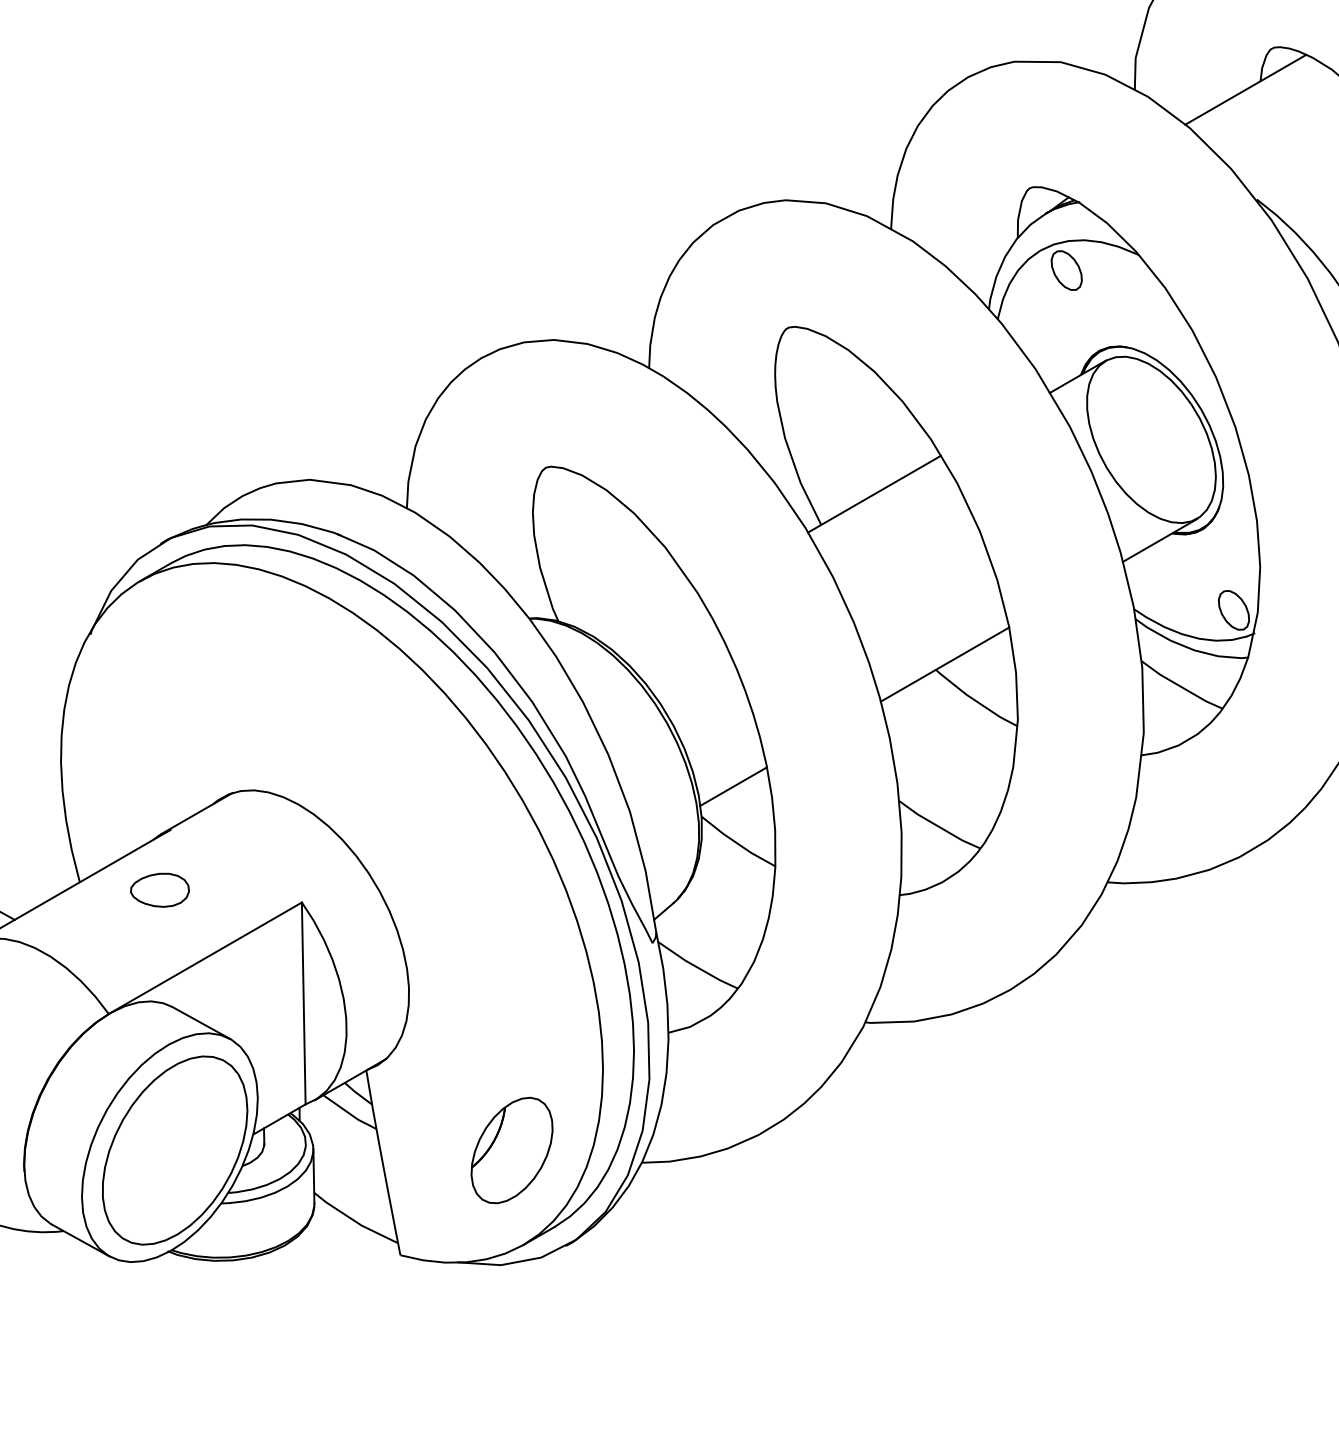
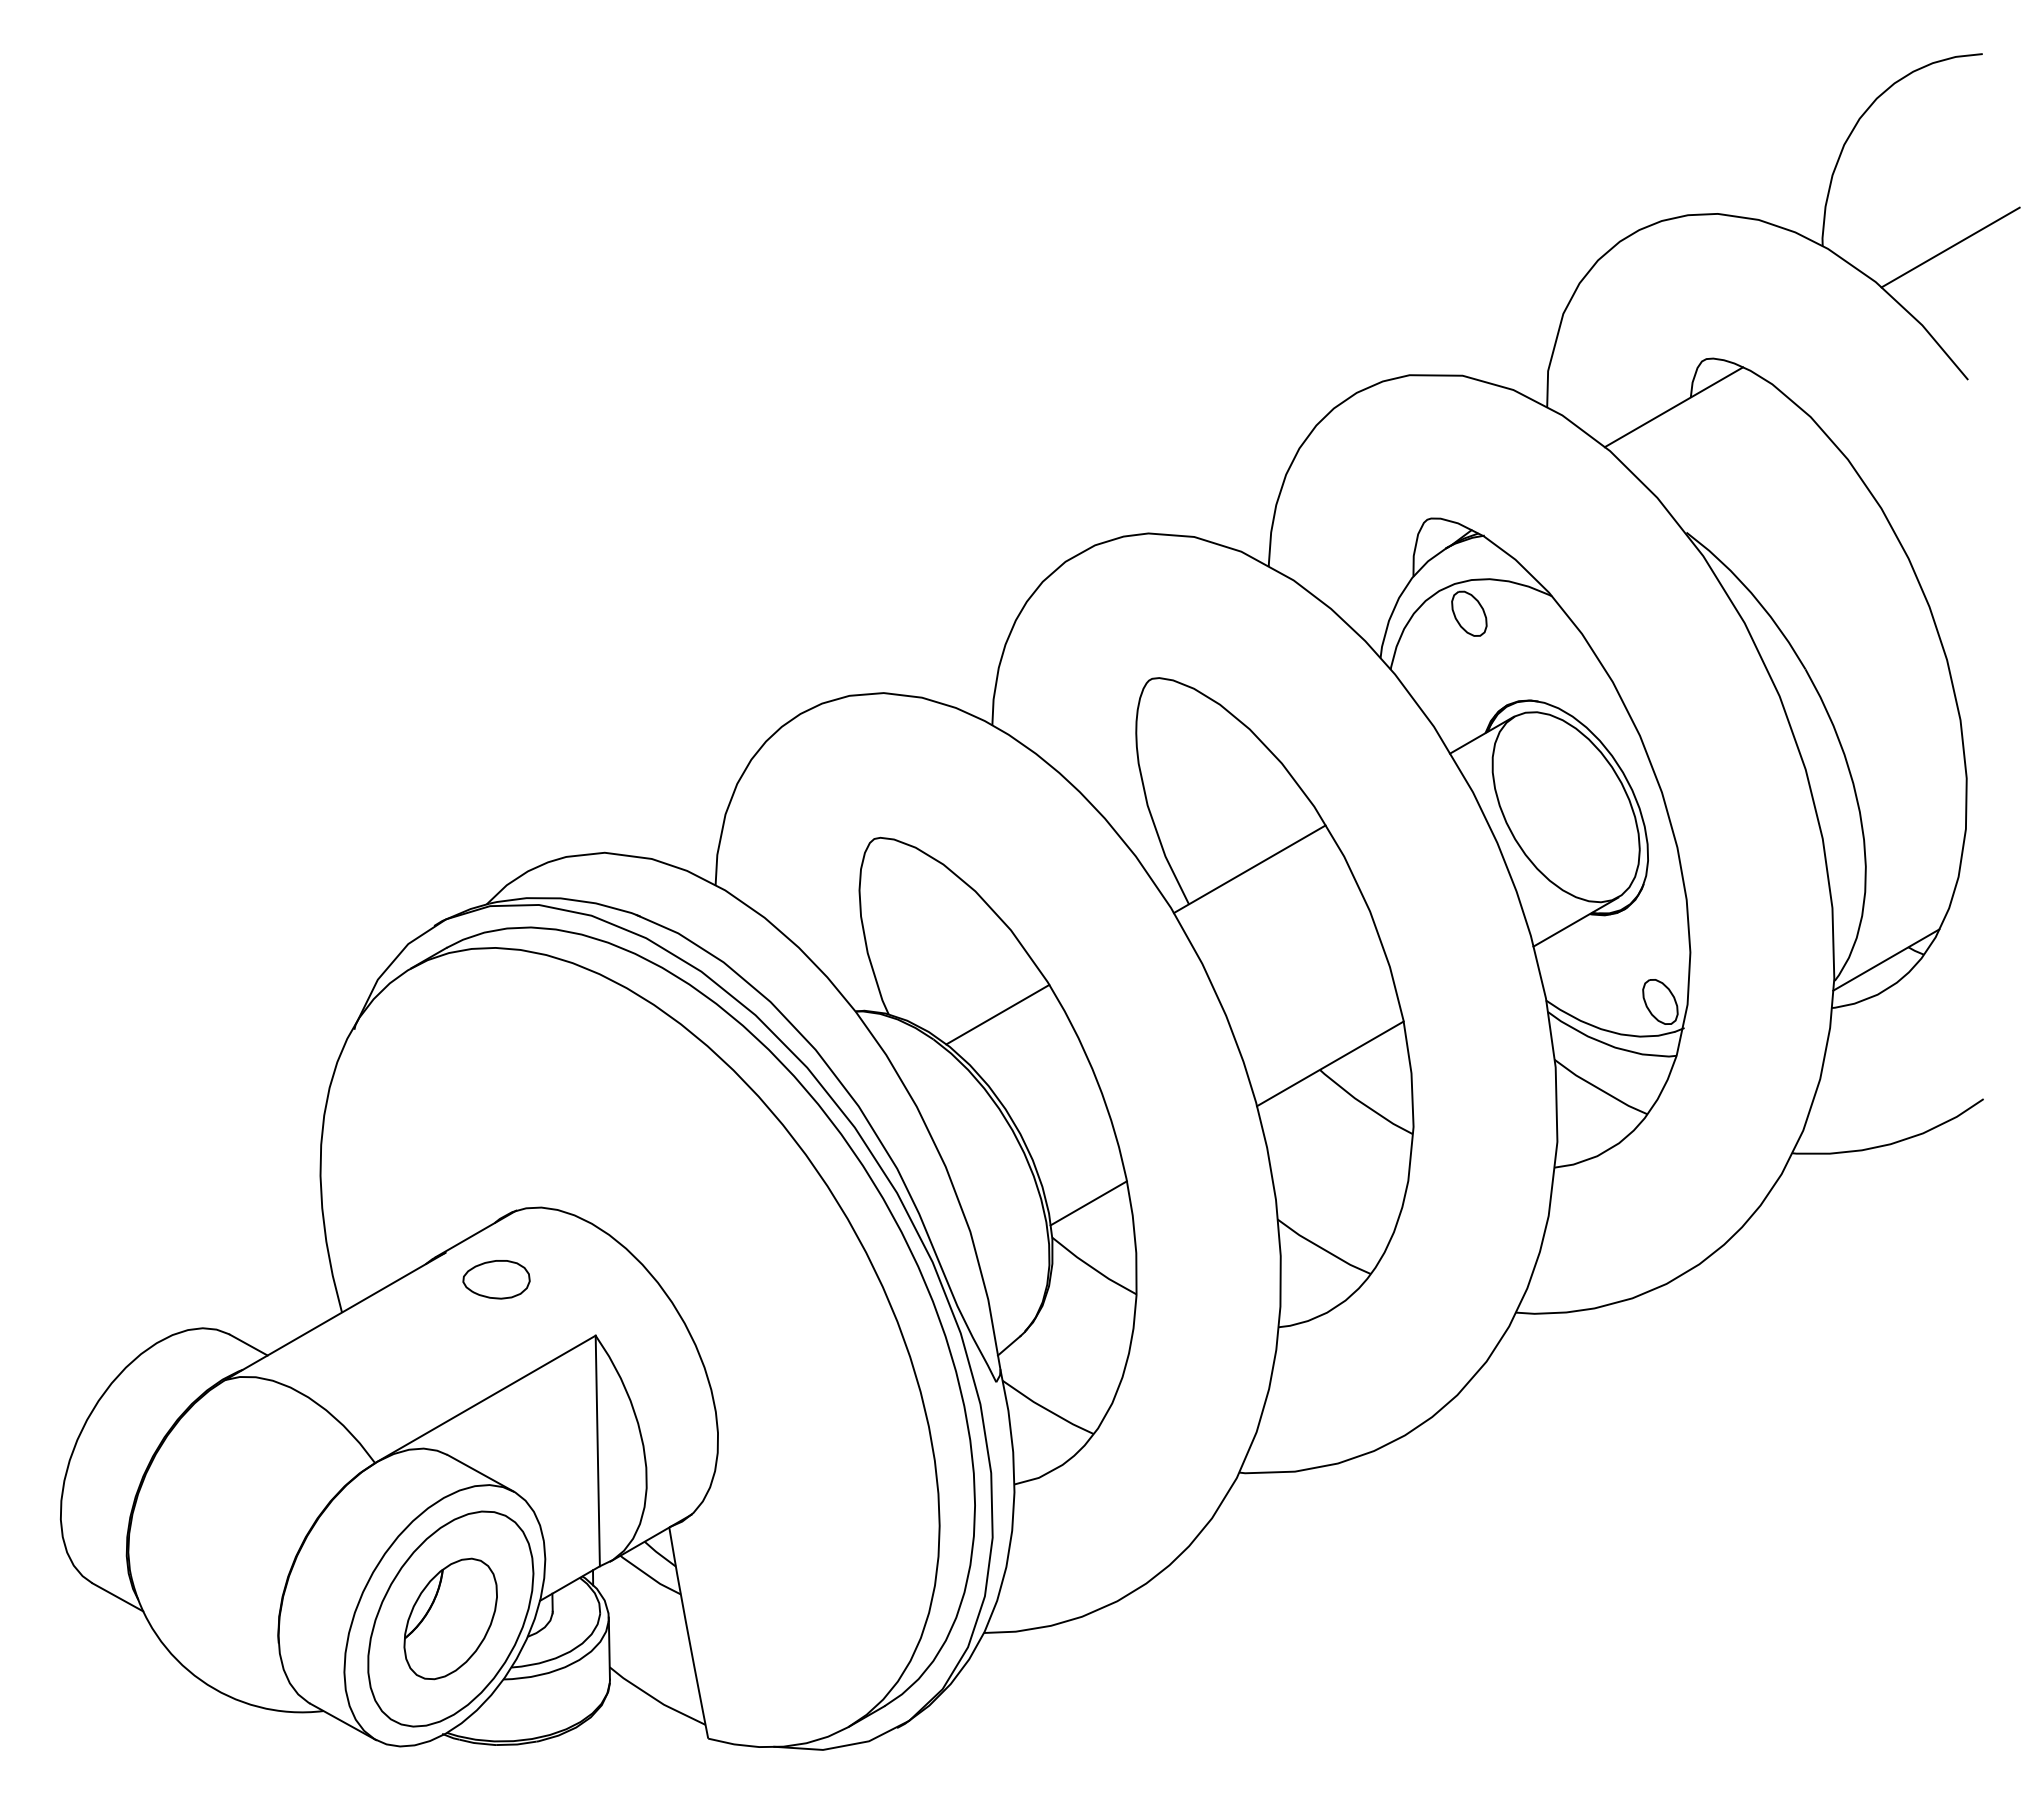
line: (653, 621) -> (997, 1014), added
part: (159, 890) -> (496, 1279), moved
part: (511, 1150) -> (450, 1618), moved

